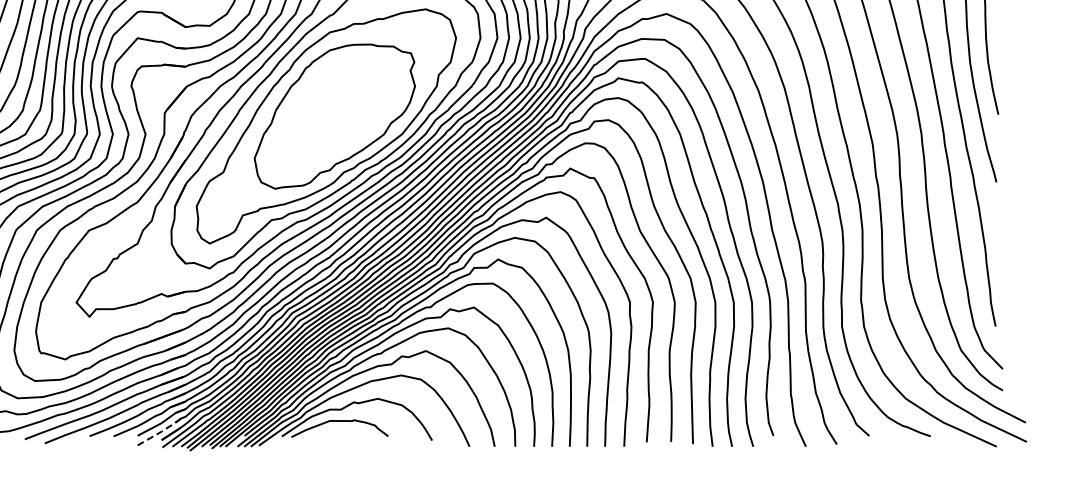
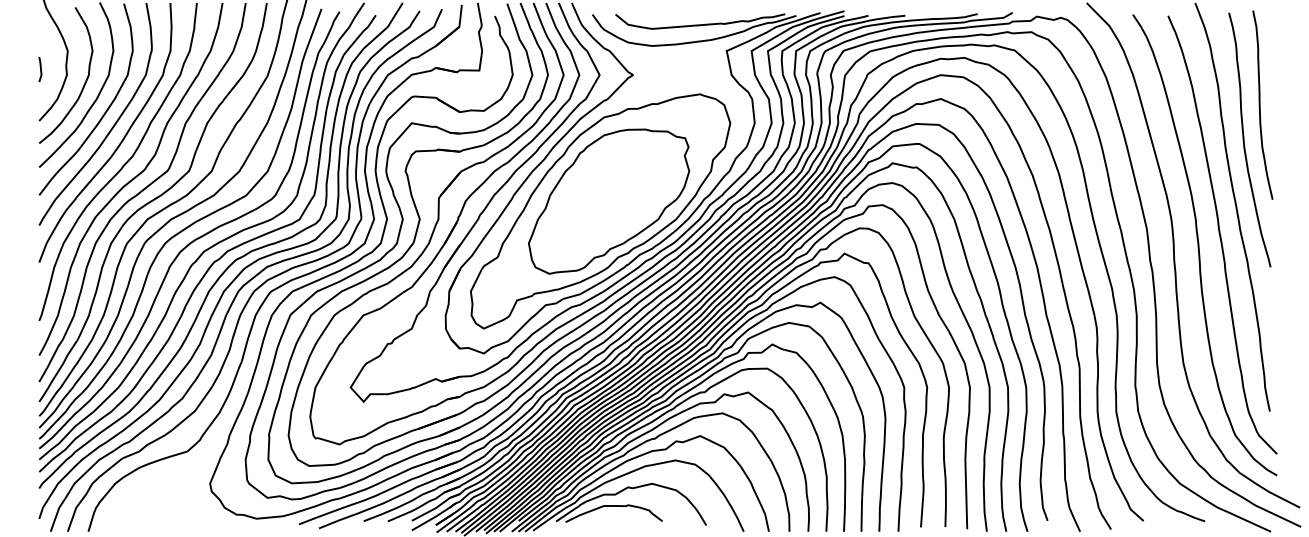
line: (161, 431) -> (435, 516), dashed -> solid

